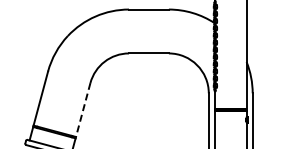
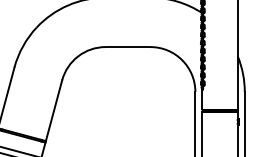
line: (83, 110) -> (54, 111), dashed -> solid

